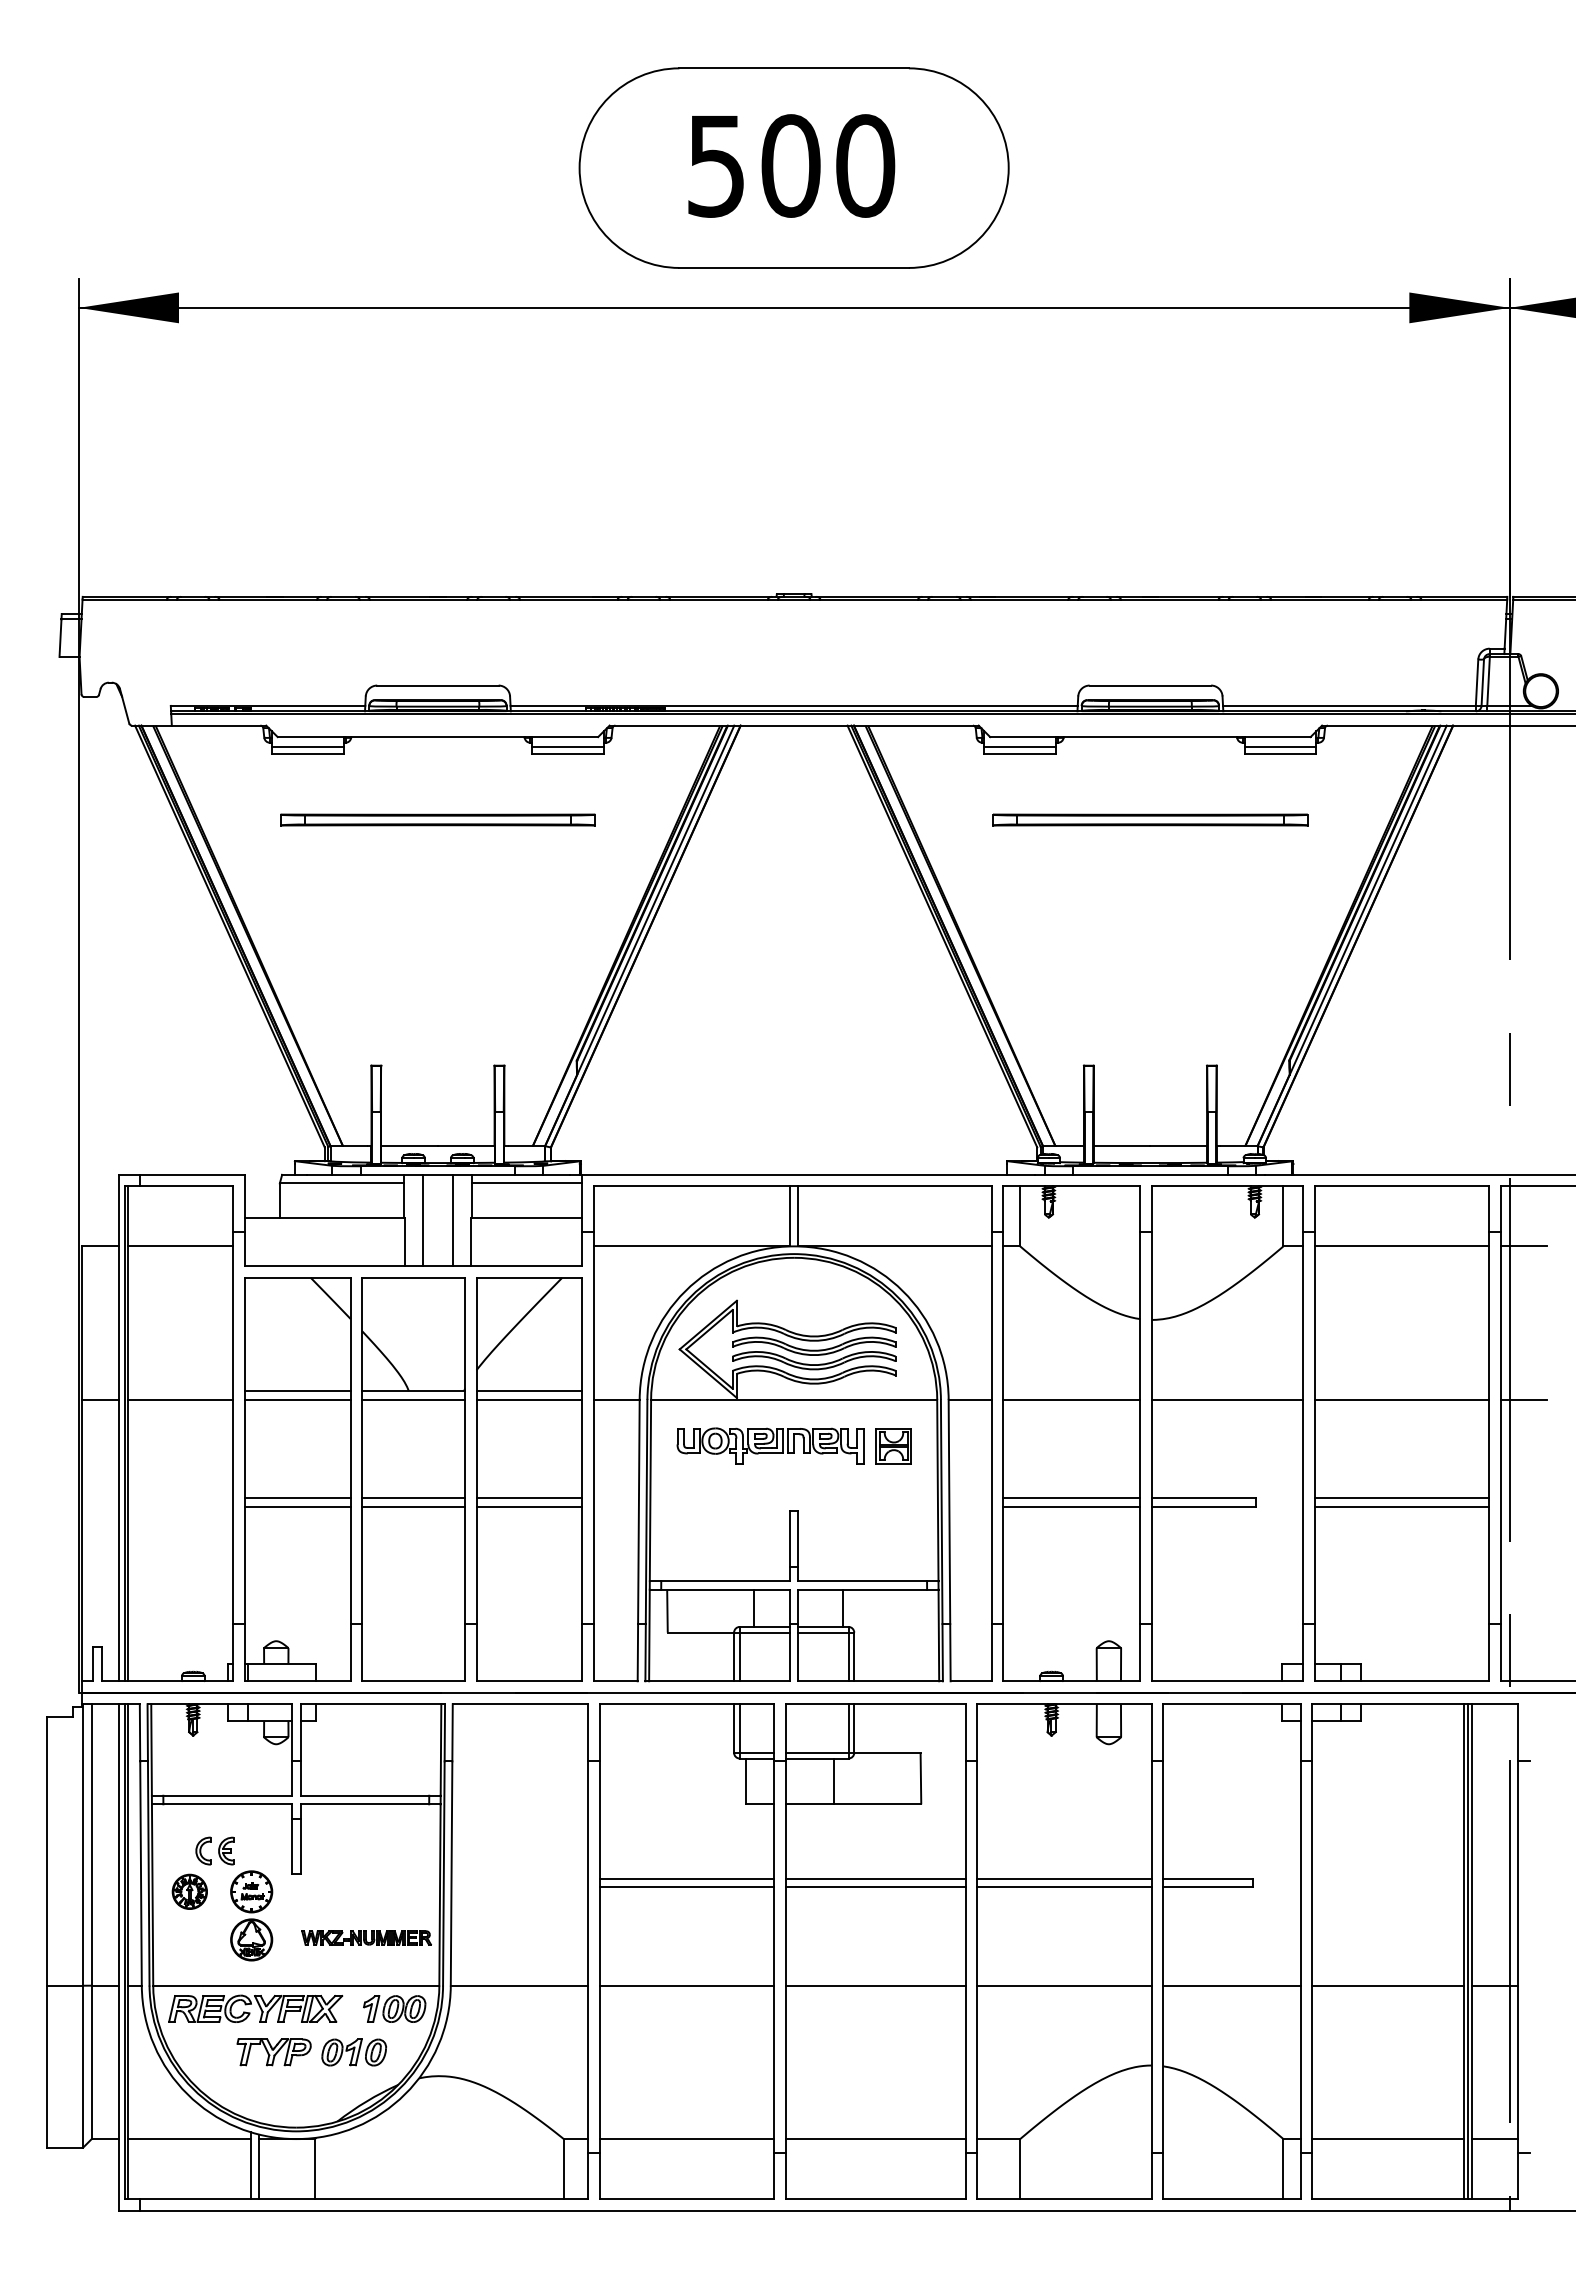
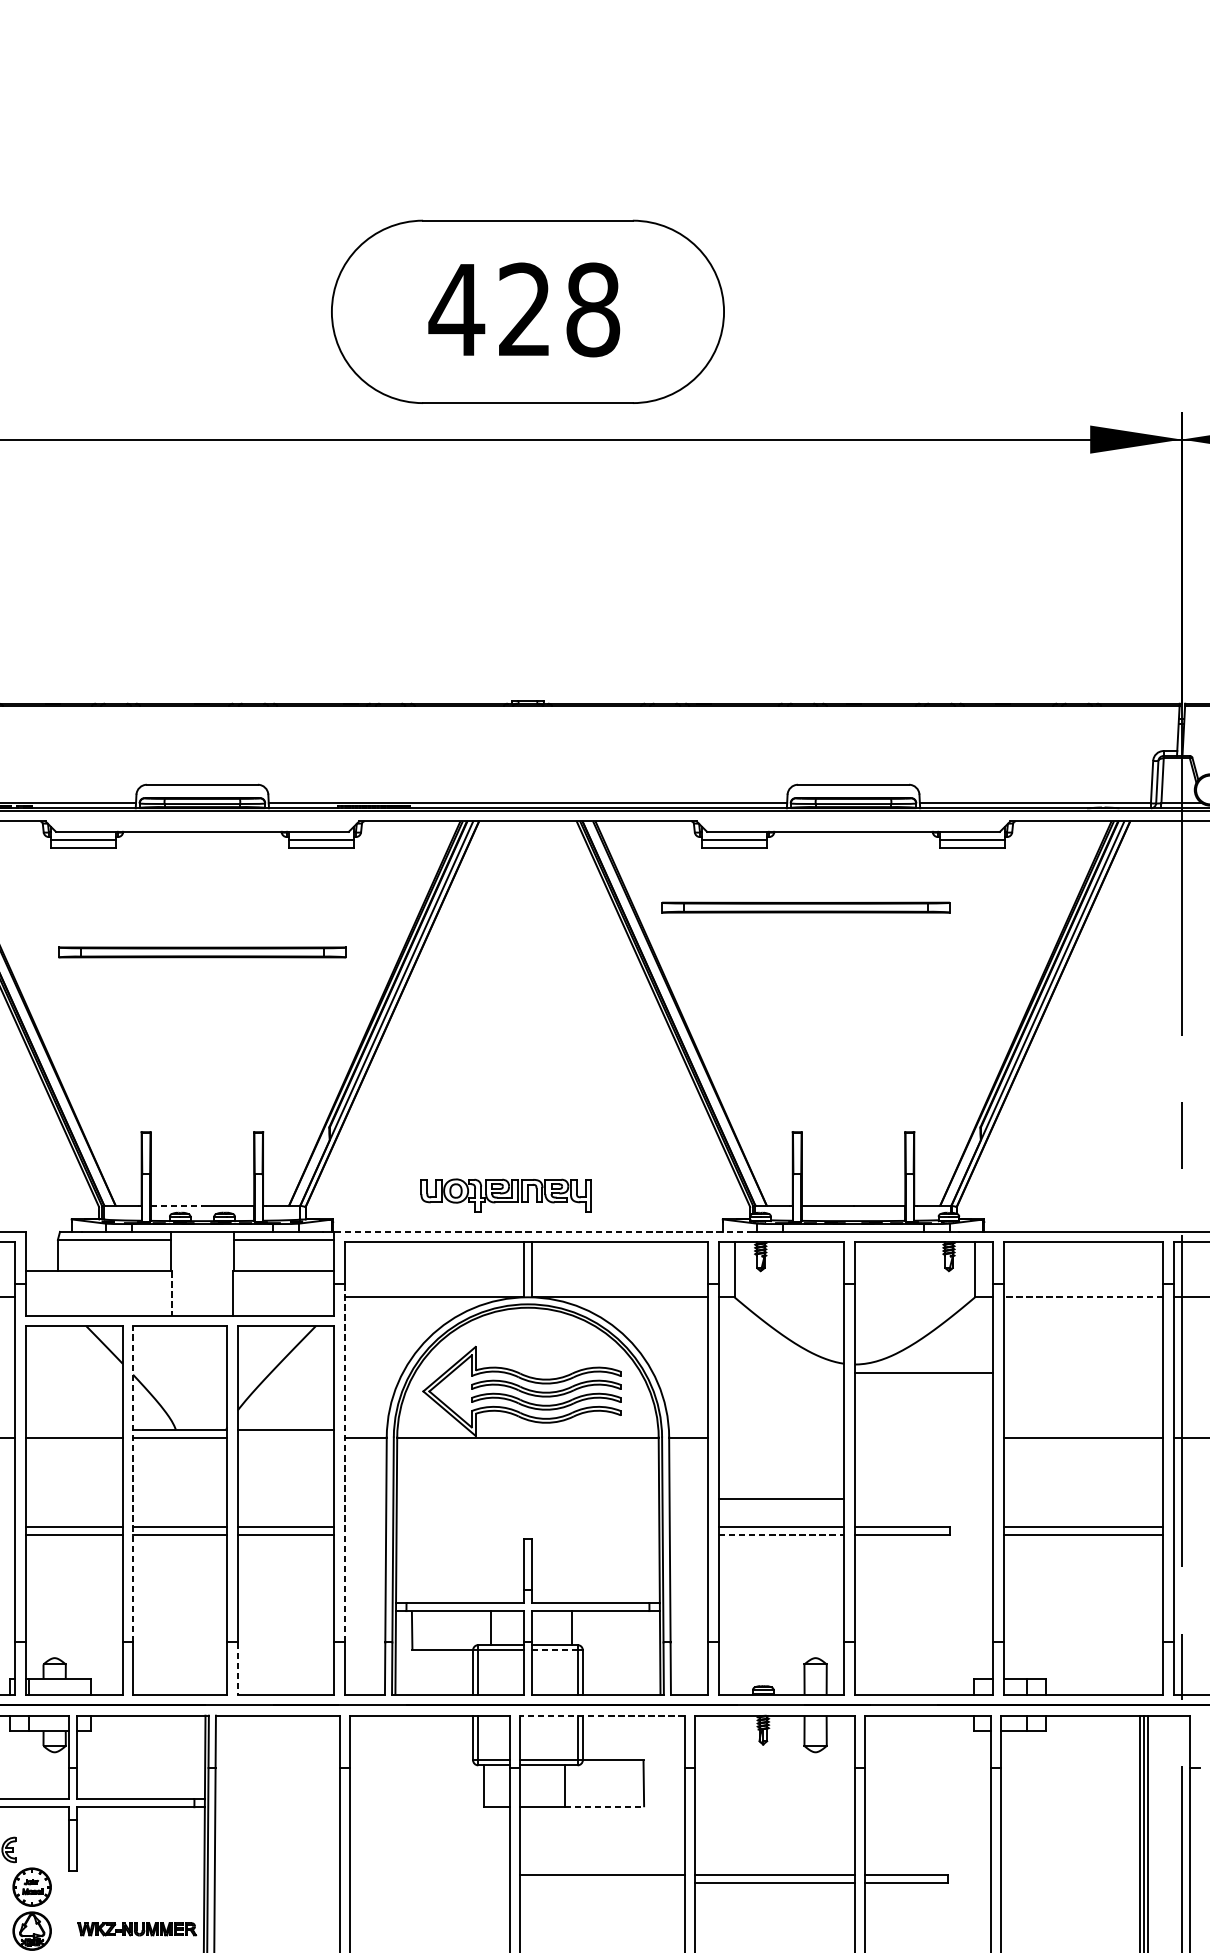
text: (790, 165) -> (524, 309), 500 -> 428
part: (437, 819) -> (202, 951), moved
part: (1150, 819) -> (806, 907), moved
line: (410, 1146) -> (177, 1206), solid -> dashed
line: (808, 1174) -> (541, 1231), solid -> dashed
line: (422, 1220) -> (188, 1273), removed
line: (453, 1220) -> (216, 1273), removed
line: (404, 1242) -> (171, 1293), solid -> dashed
line: (1401, 1246) -> (1083, 1297), solid -> dashed
line: (297, 1391) -> (74, 1429), removed
line: (529, 1399) -> (286, 1437), removed
line: (1071, 1399) -> (781, 1498), moved
line: (1227, 1399) -> (923, 1372), moved
line: (593, 1428) -> (344, 1463), solid -> dashed
part: (770, 1445) -> (506, 1195), moved
part: (893, 1446) -> (618, 1480), removed
line: (362, 1450) -> (133, 1483), solid -> dashed
line: (1071, 1506) -> (781, 1535), solid -> dashed
line: (823, 1632) -> (554, 1650), solid -> dashed
line: (476, 1652) -> (237, 1668), solid -> dashed
line: (875, 1704) -> (602, 1715), solid -> dashed
line: (877, 1804) -> (604, 1807), solid -> dashed
line: (686, 1878) -> (429, 1874), removed
line: (686, 1887) -> (429, 1883), removed
line: (875, 1887) -> (602, 1883), removed

